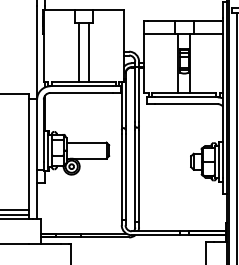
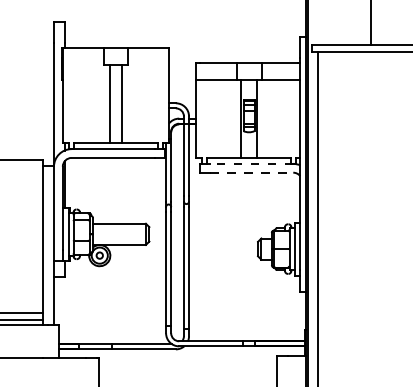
line: (186, 97) -> (251, 163), solid -> dashed
line: (186, 103) -> (252, 172), solid -> dashed

